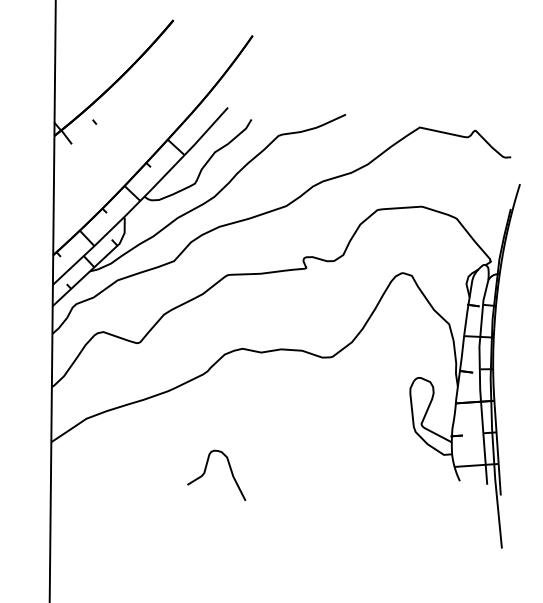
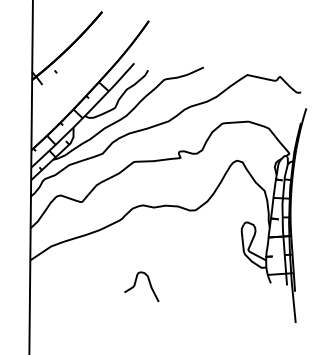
curve: (206, 472) -> (135, 285), moved

